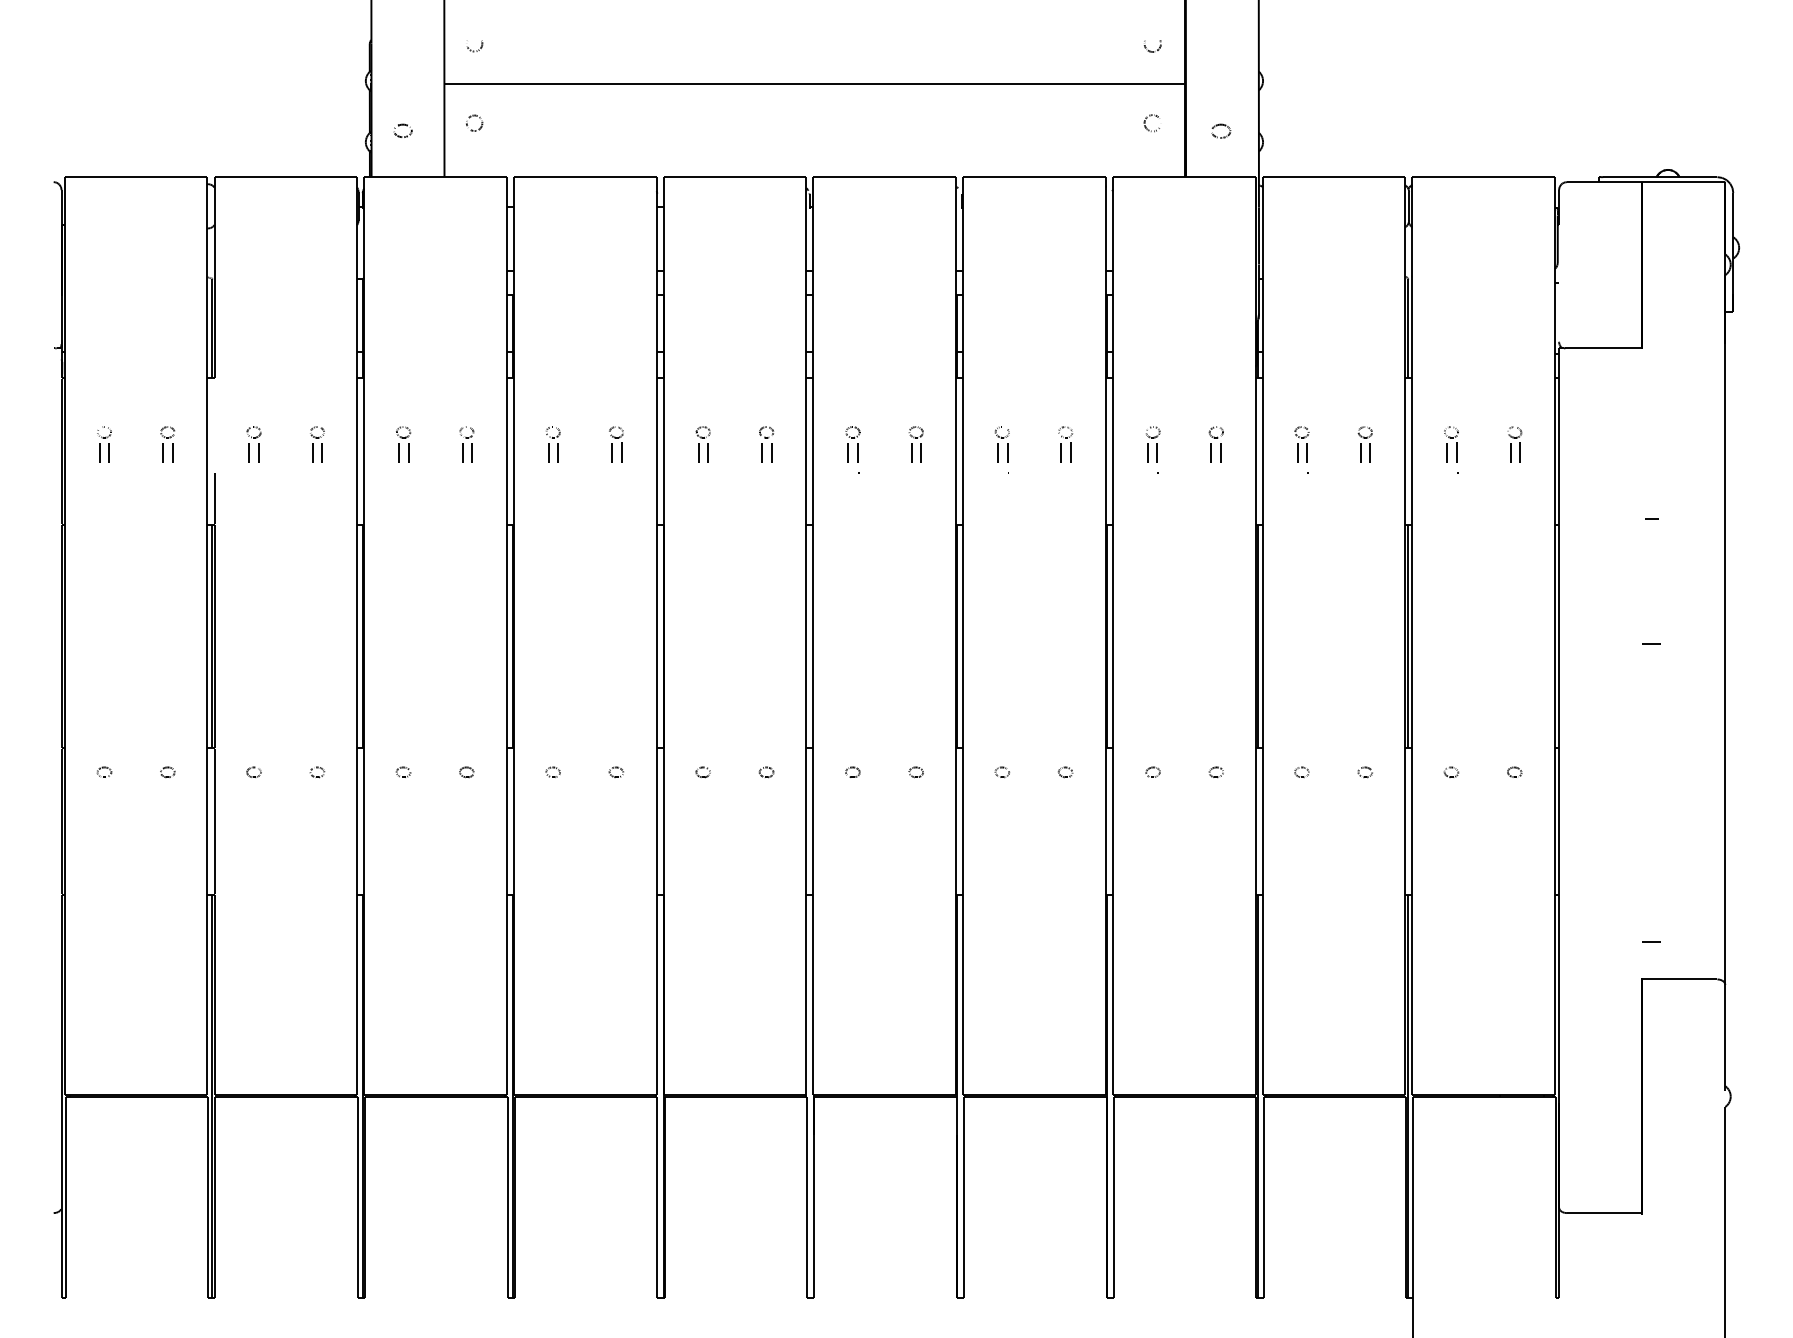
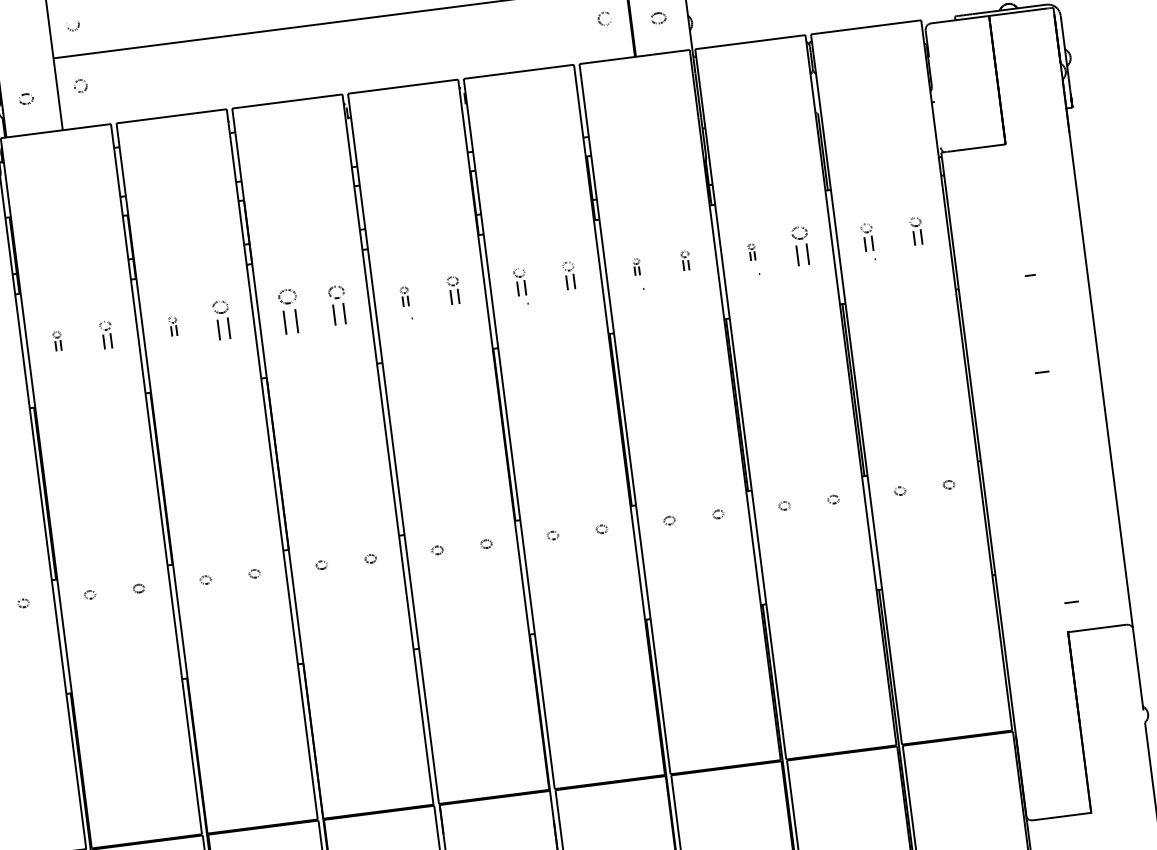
part: (403, 444) -> (57, 341), size x0.7
part: (553, 444) -> (173, 326), size x0.7
part: (616, 444) -> (222, 320), size x1.4
part: (702, 444) -> (288, 311), size x1.6
part: (766, 444) -> (338, 305), size x1.4
part: (852, 444) -> (404, 296), size x0.7
part: (1152, 444) -> (636, 267), size x0.6
part: (1215, 444) -> (685, 260), size x0.7
part: (1301, 444) -> (751, 252), size x0.6
part: (1364, 444) -> (800, 246), size x1.4

